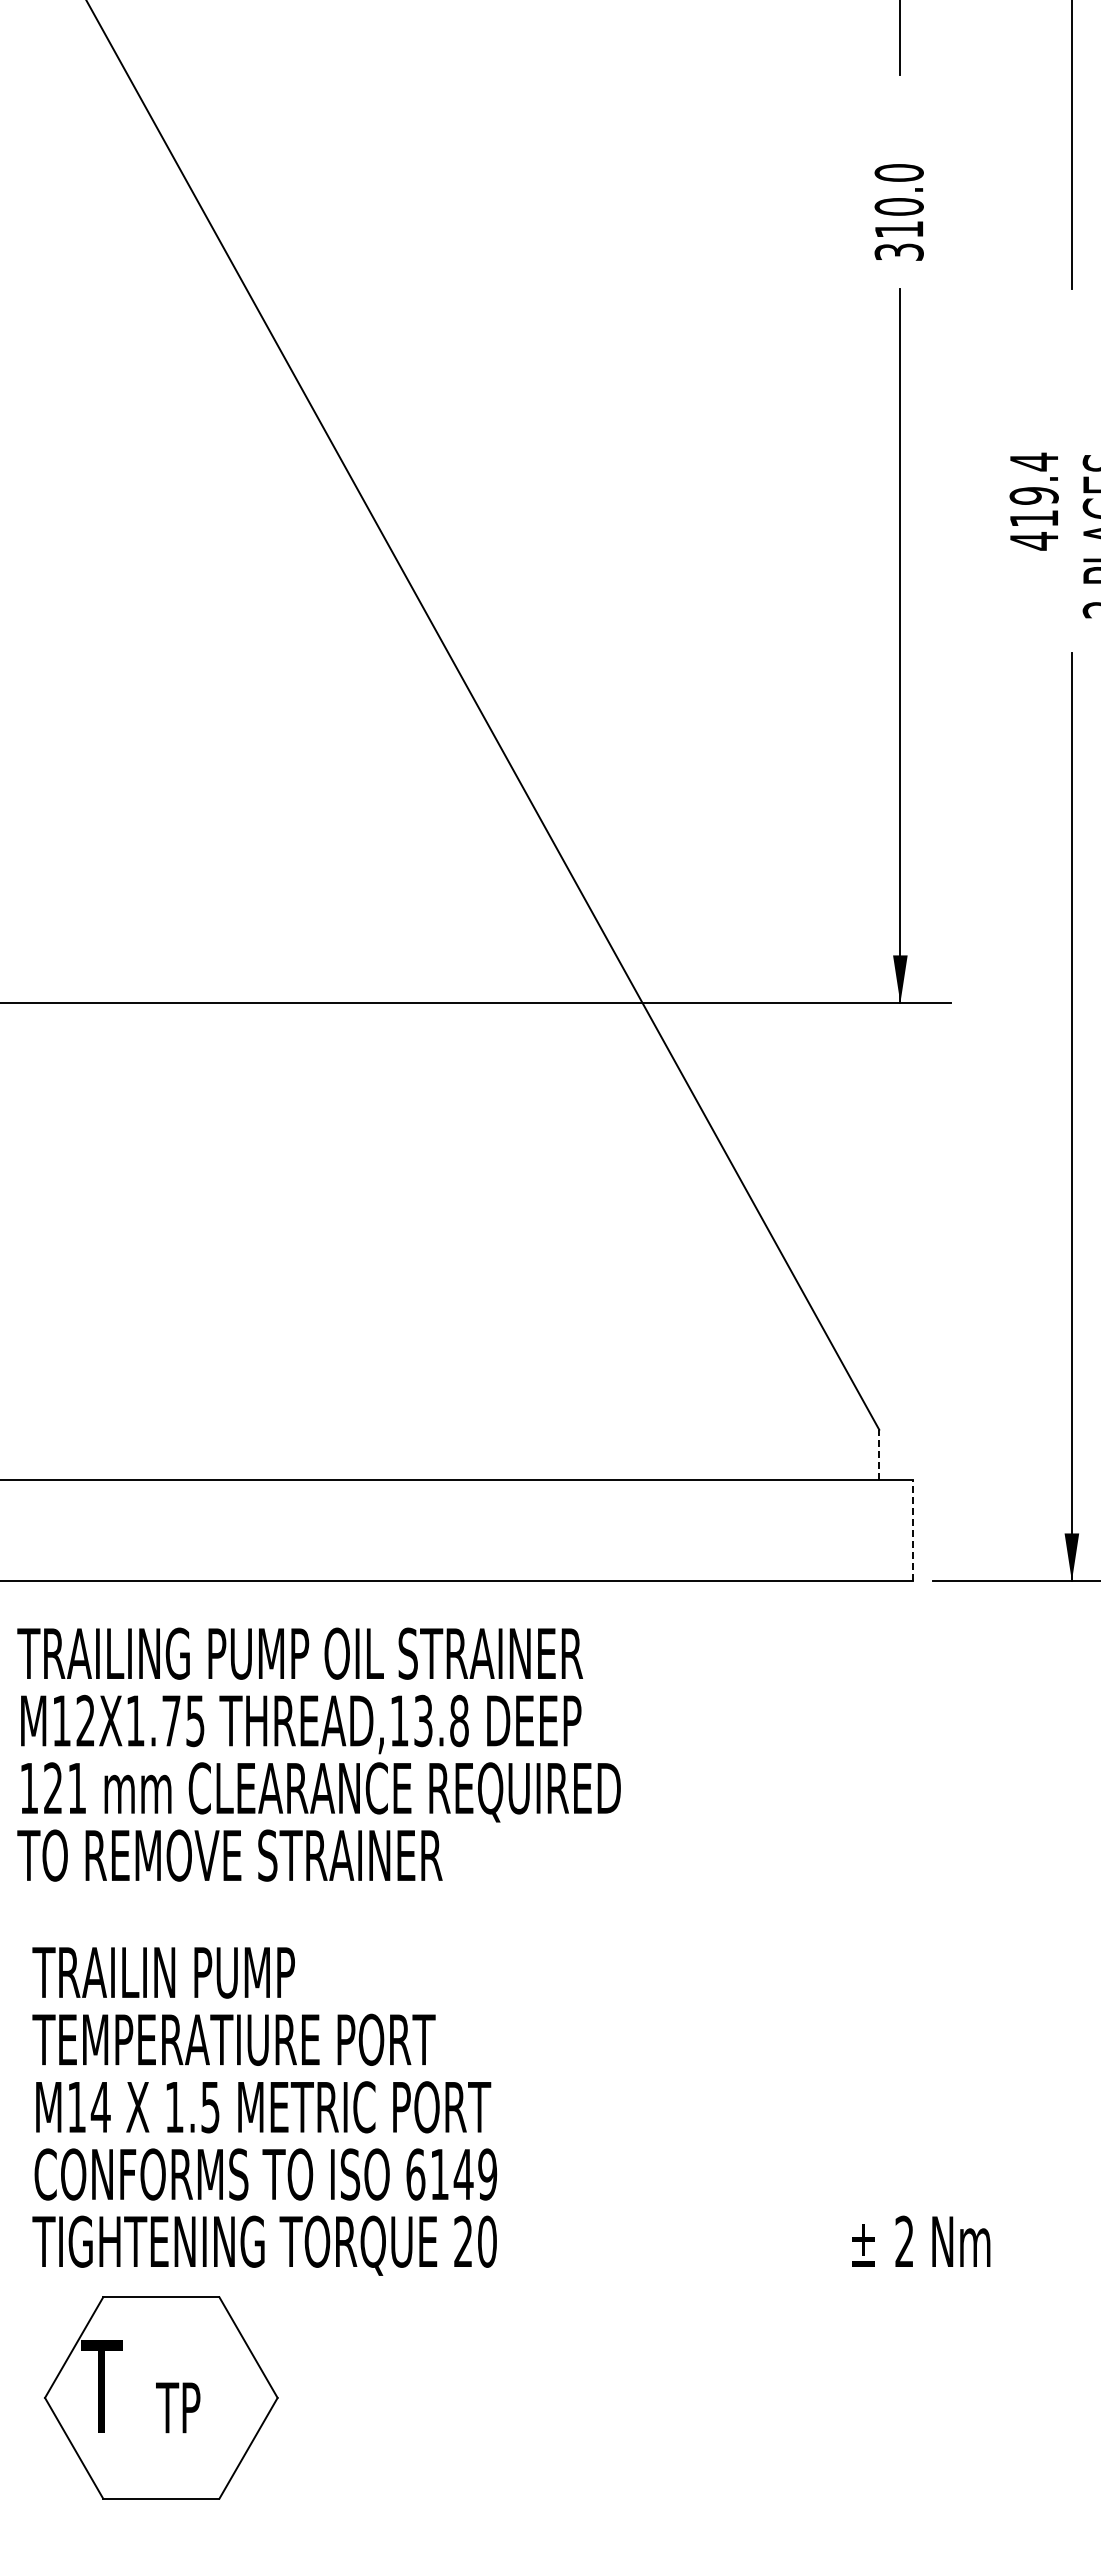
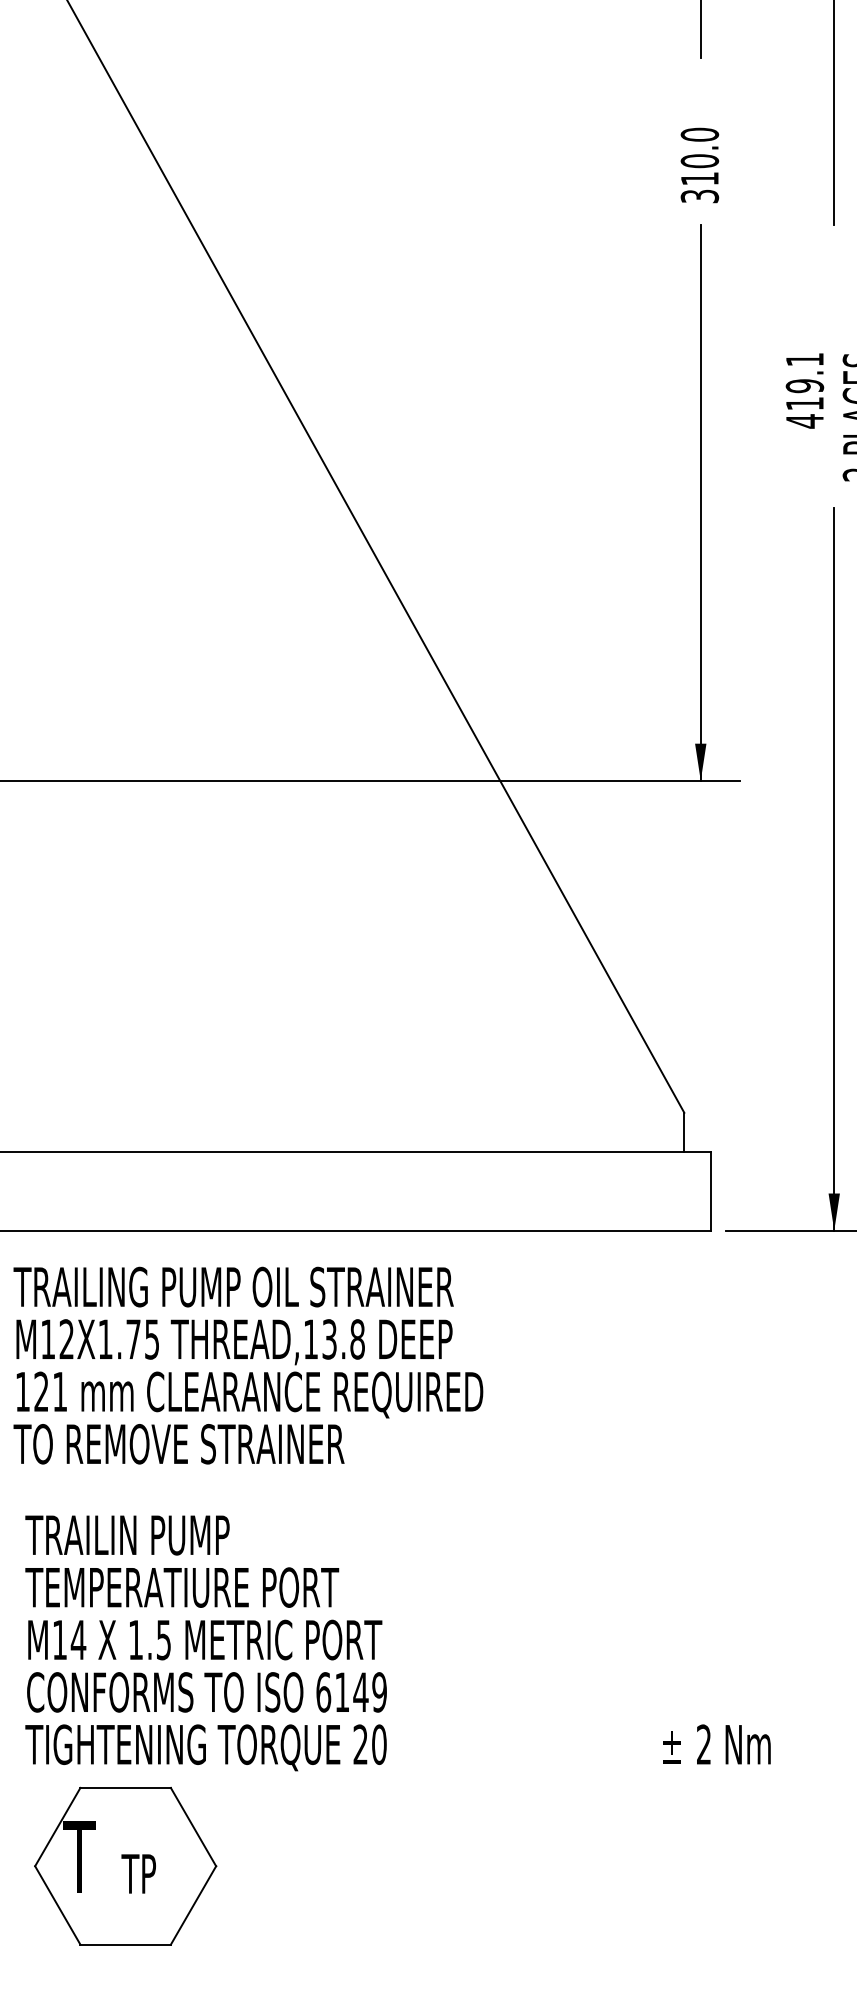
text: (1033, 461) -> (804, 359), 419.4 -> 419.1
line: (879, 1454) -> (684, 1132), dashed -> solid
line: (912, 1530) -> (710, 1191), dashed -> solid

